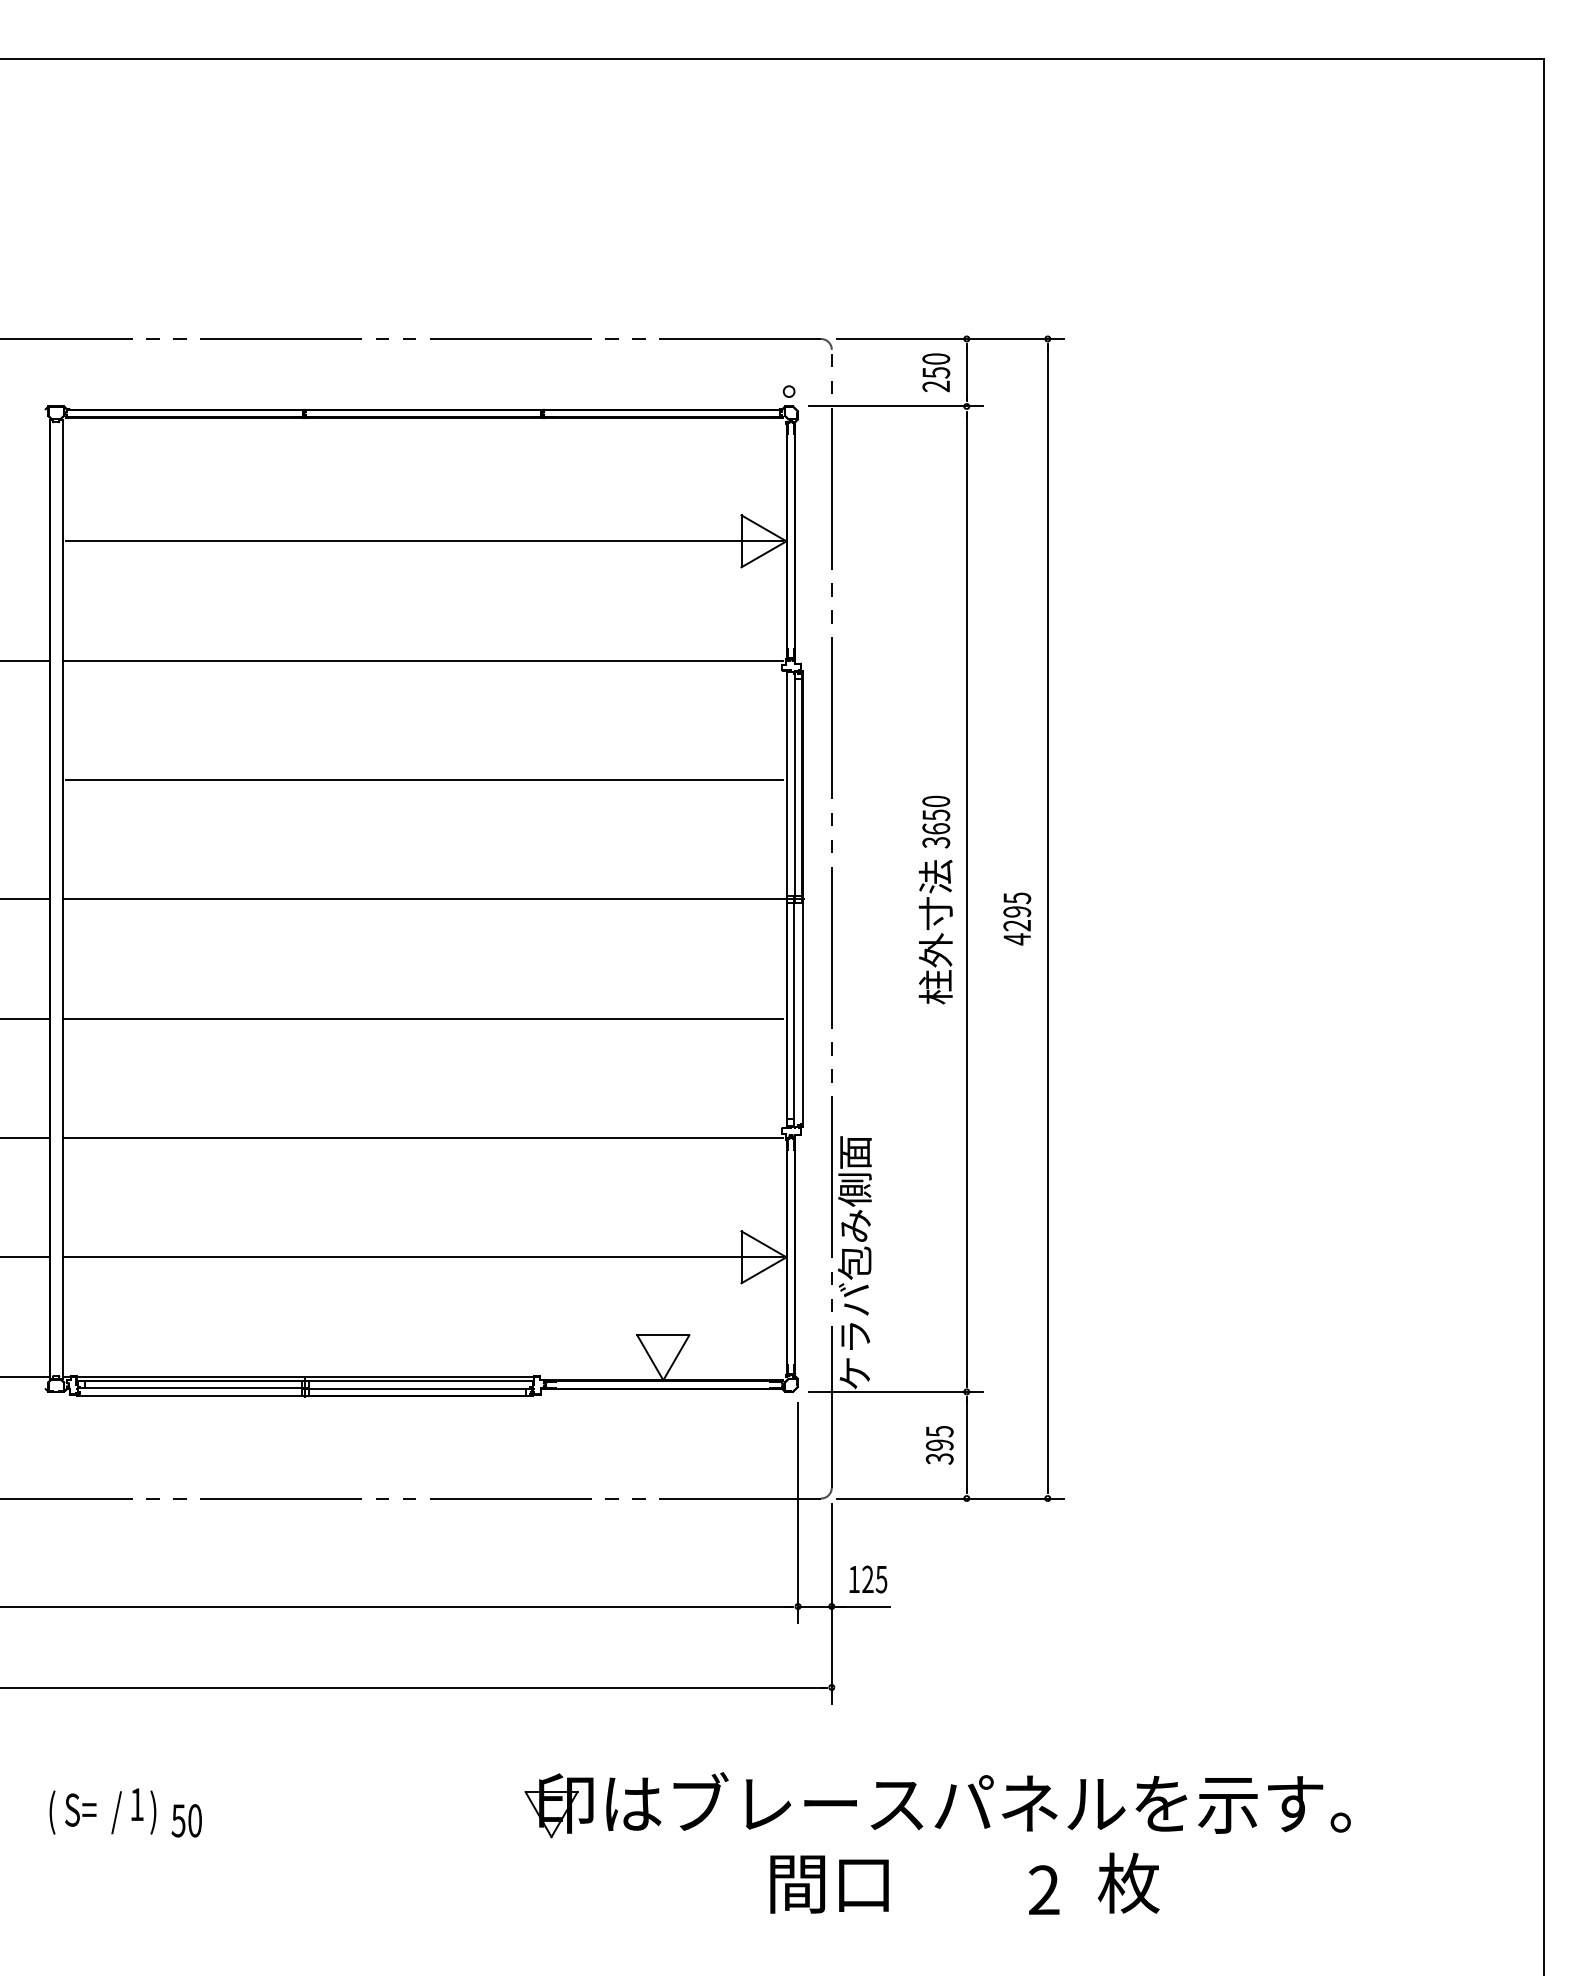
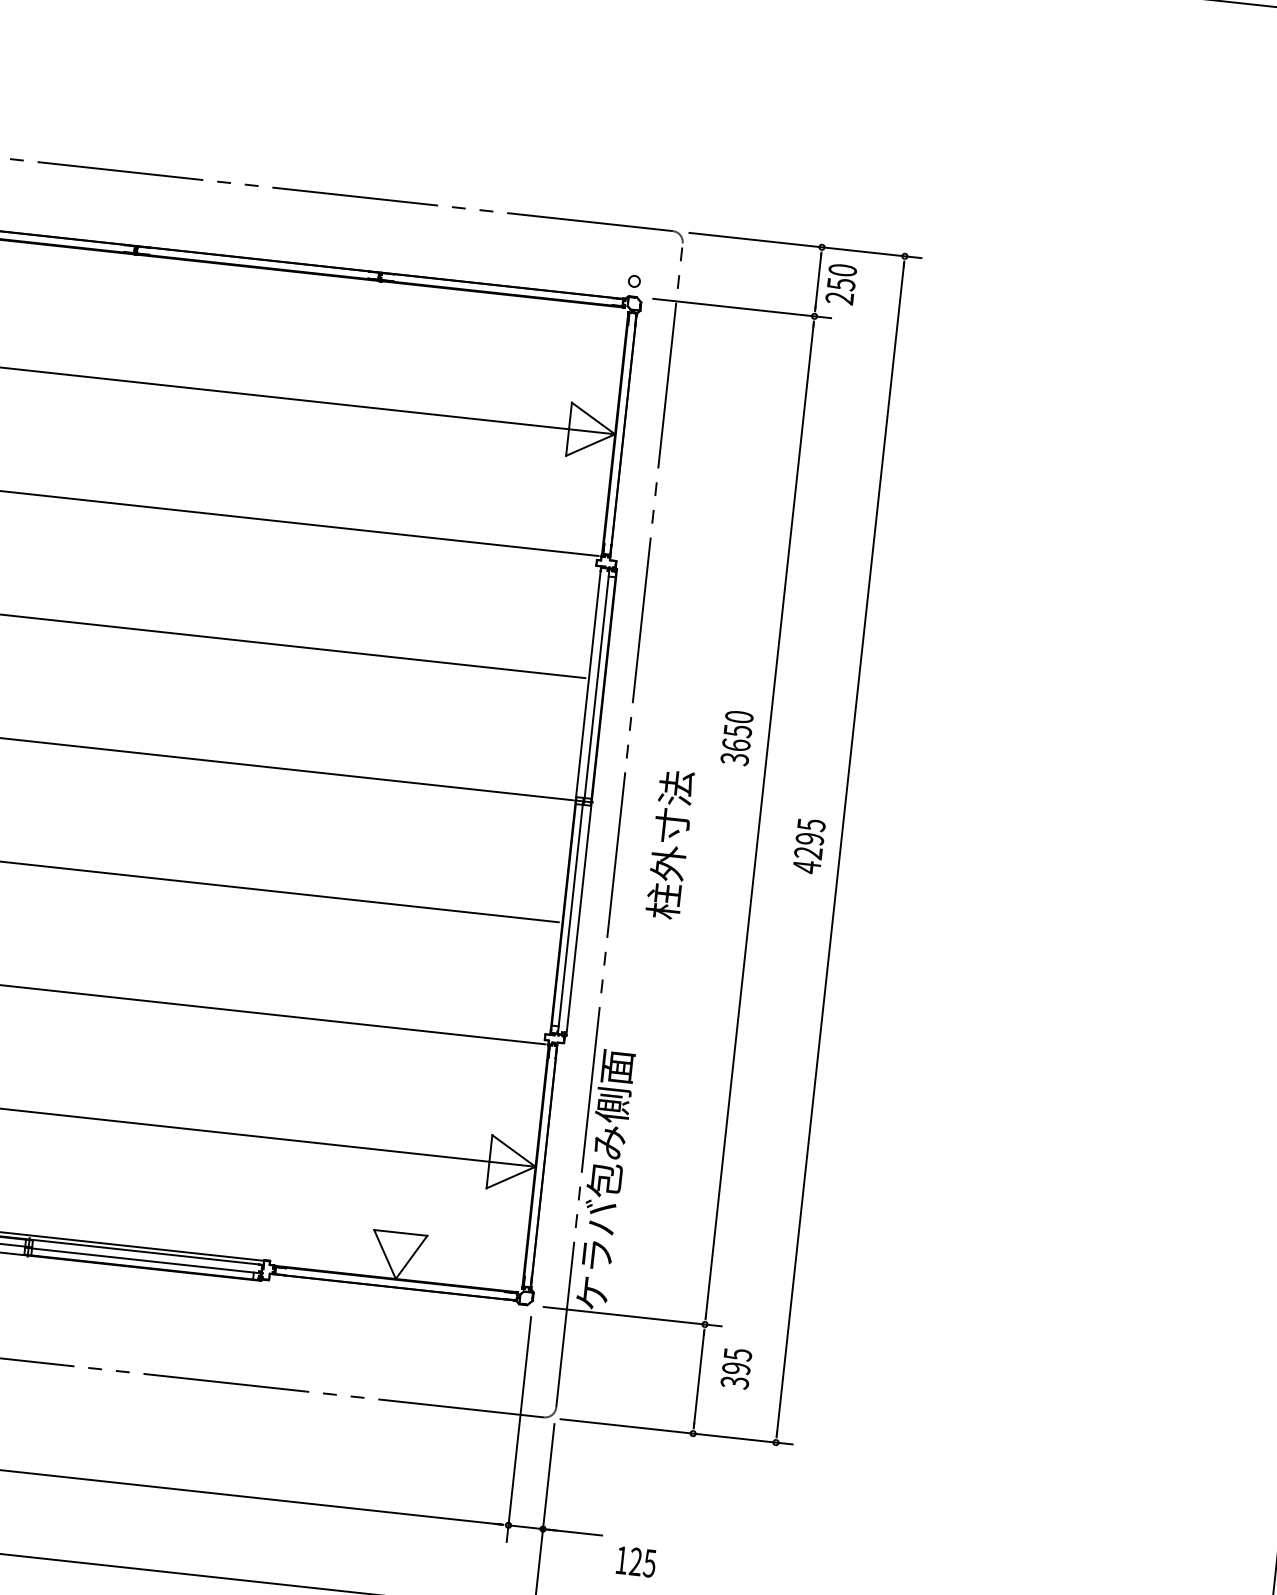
text: (936, 372) -> (841, 284), moved
text: (935, 931) -> (669, 844), moved
text: (939, 1445) -> (736, 1368), moved
text: (868, 1579) -> (636, 1561), moved

